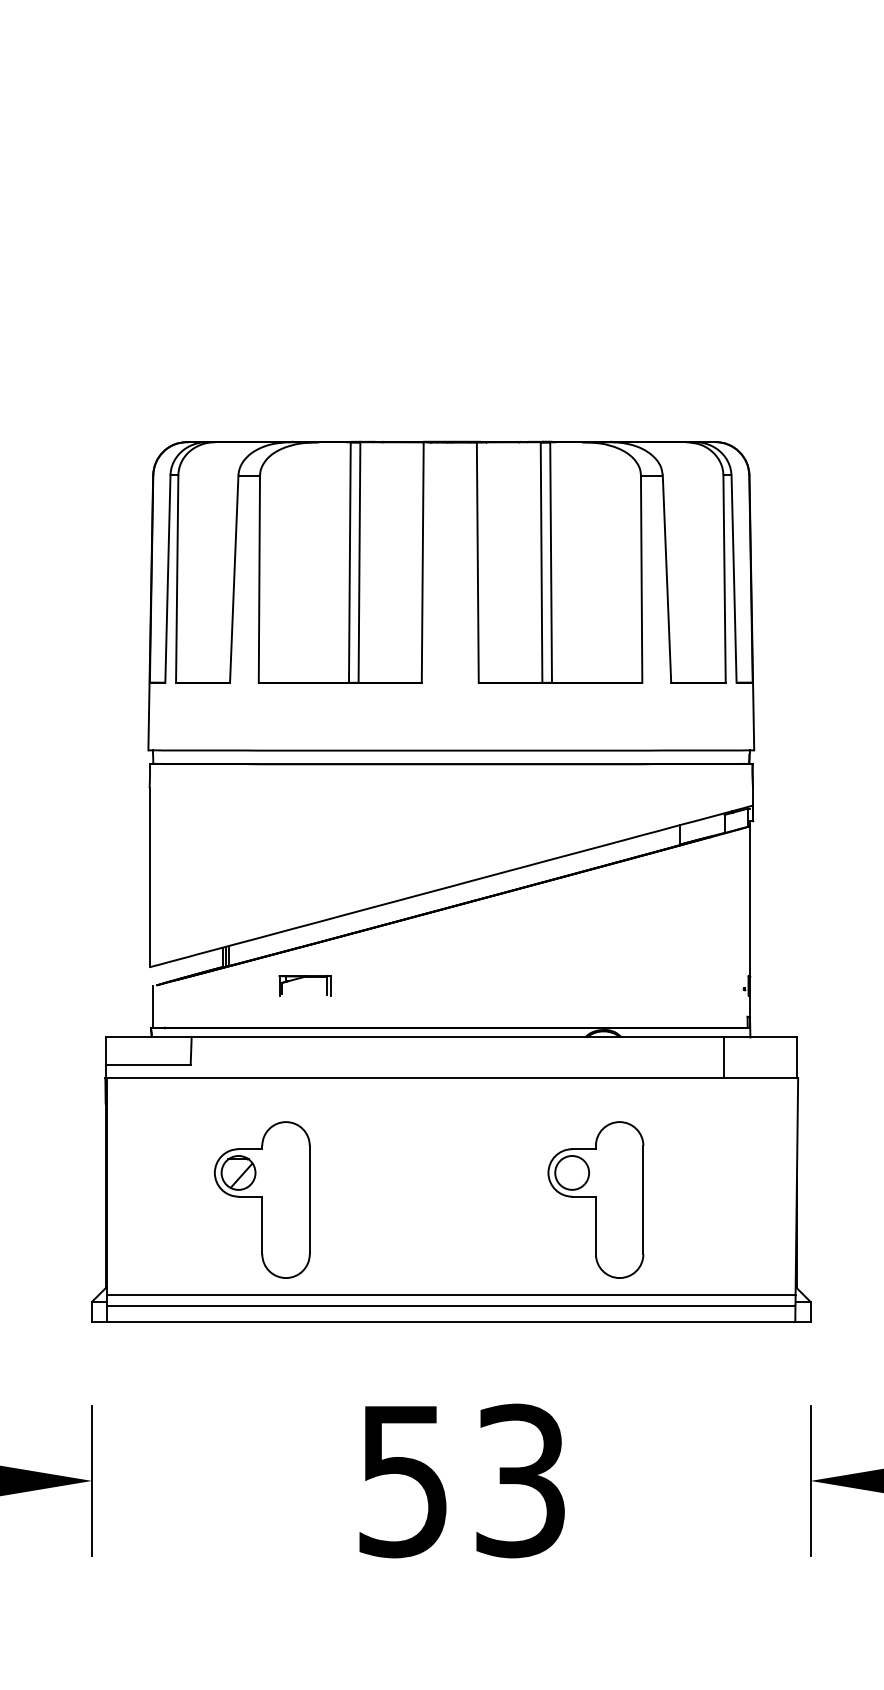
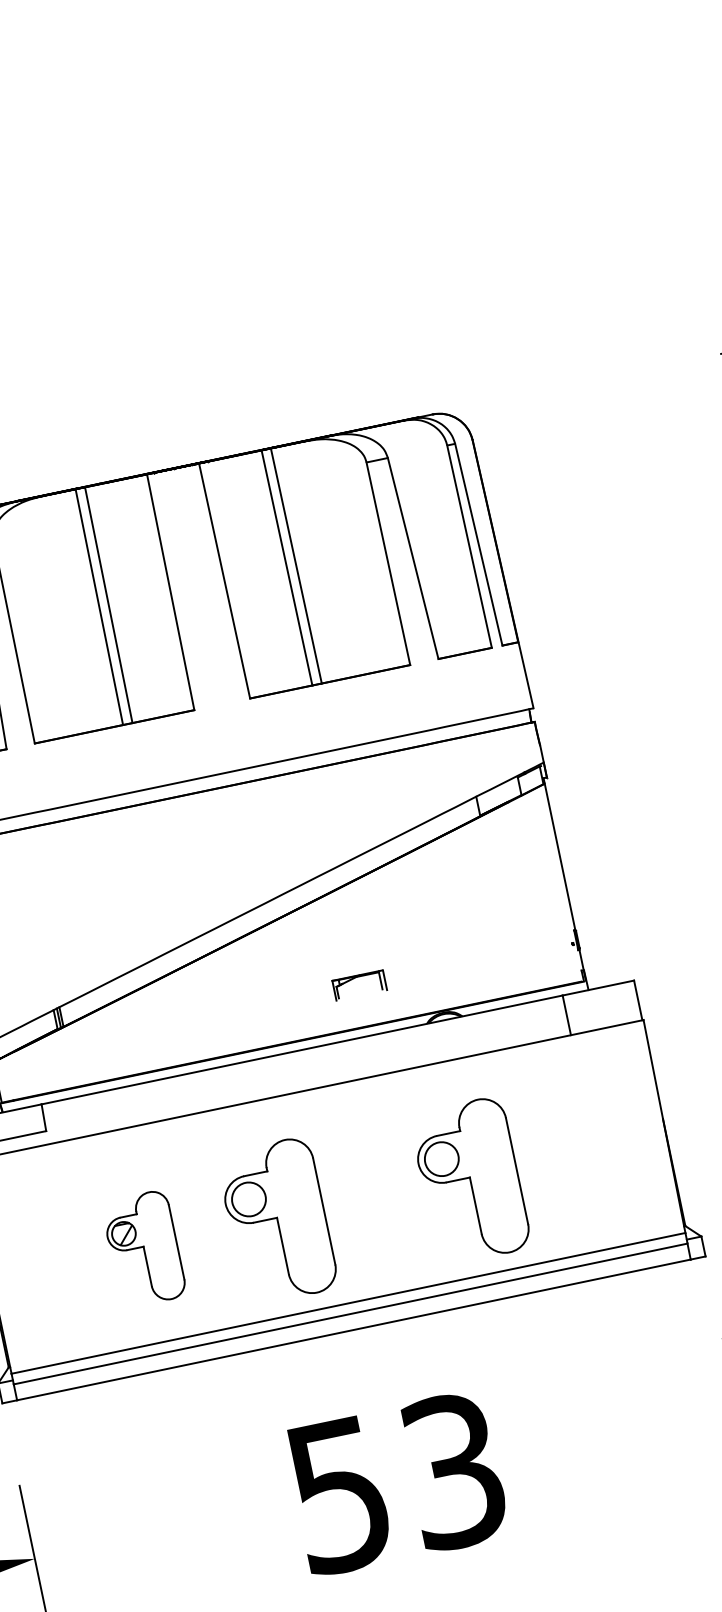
part: (303, 978) -> (356, 978), moved
part: (262, 1199) -> (144, 1248), size x0.7
part: (398, 1199) -> (277, 1220), added

